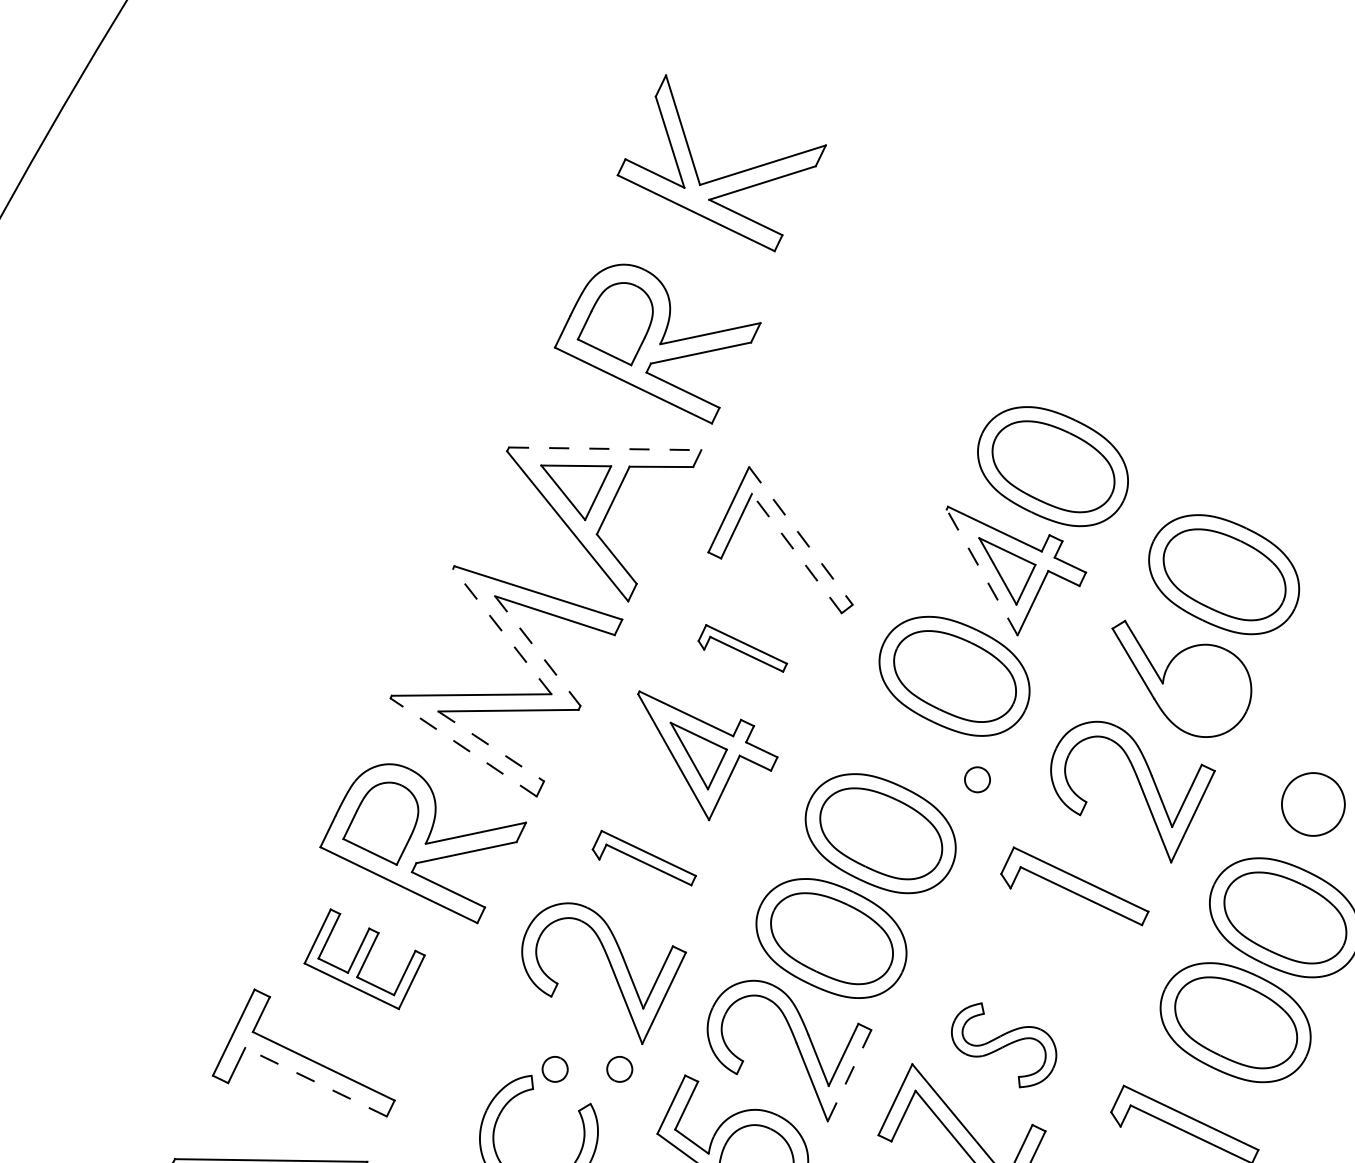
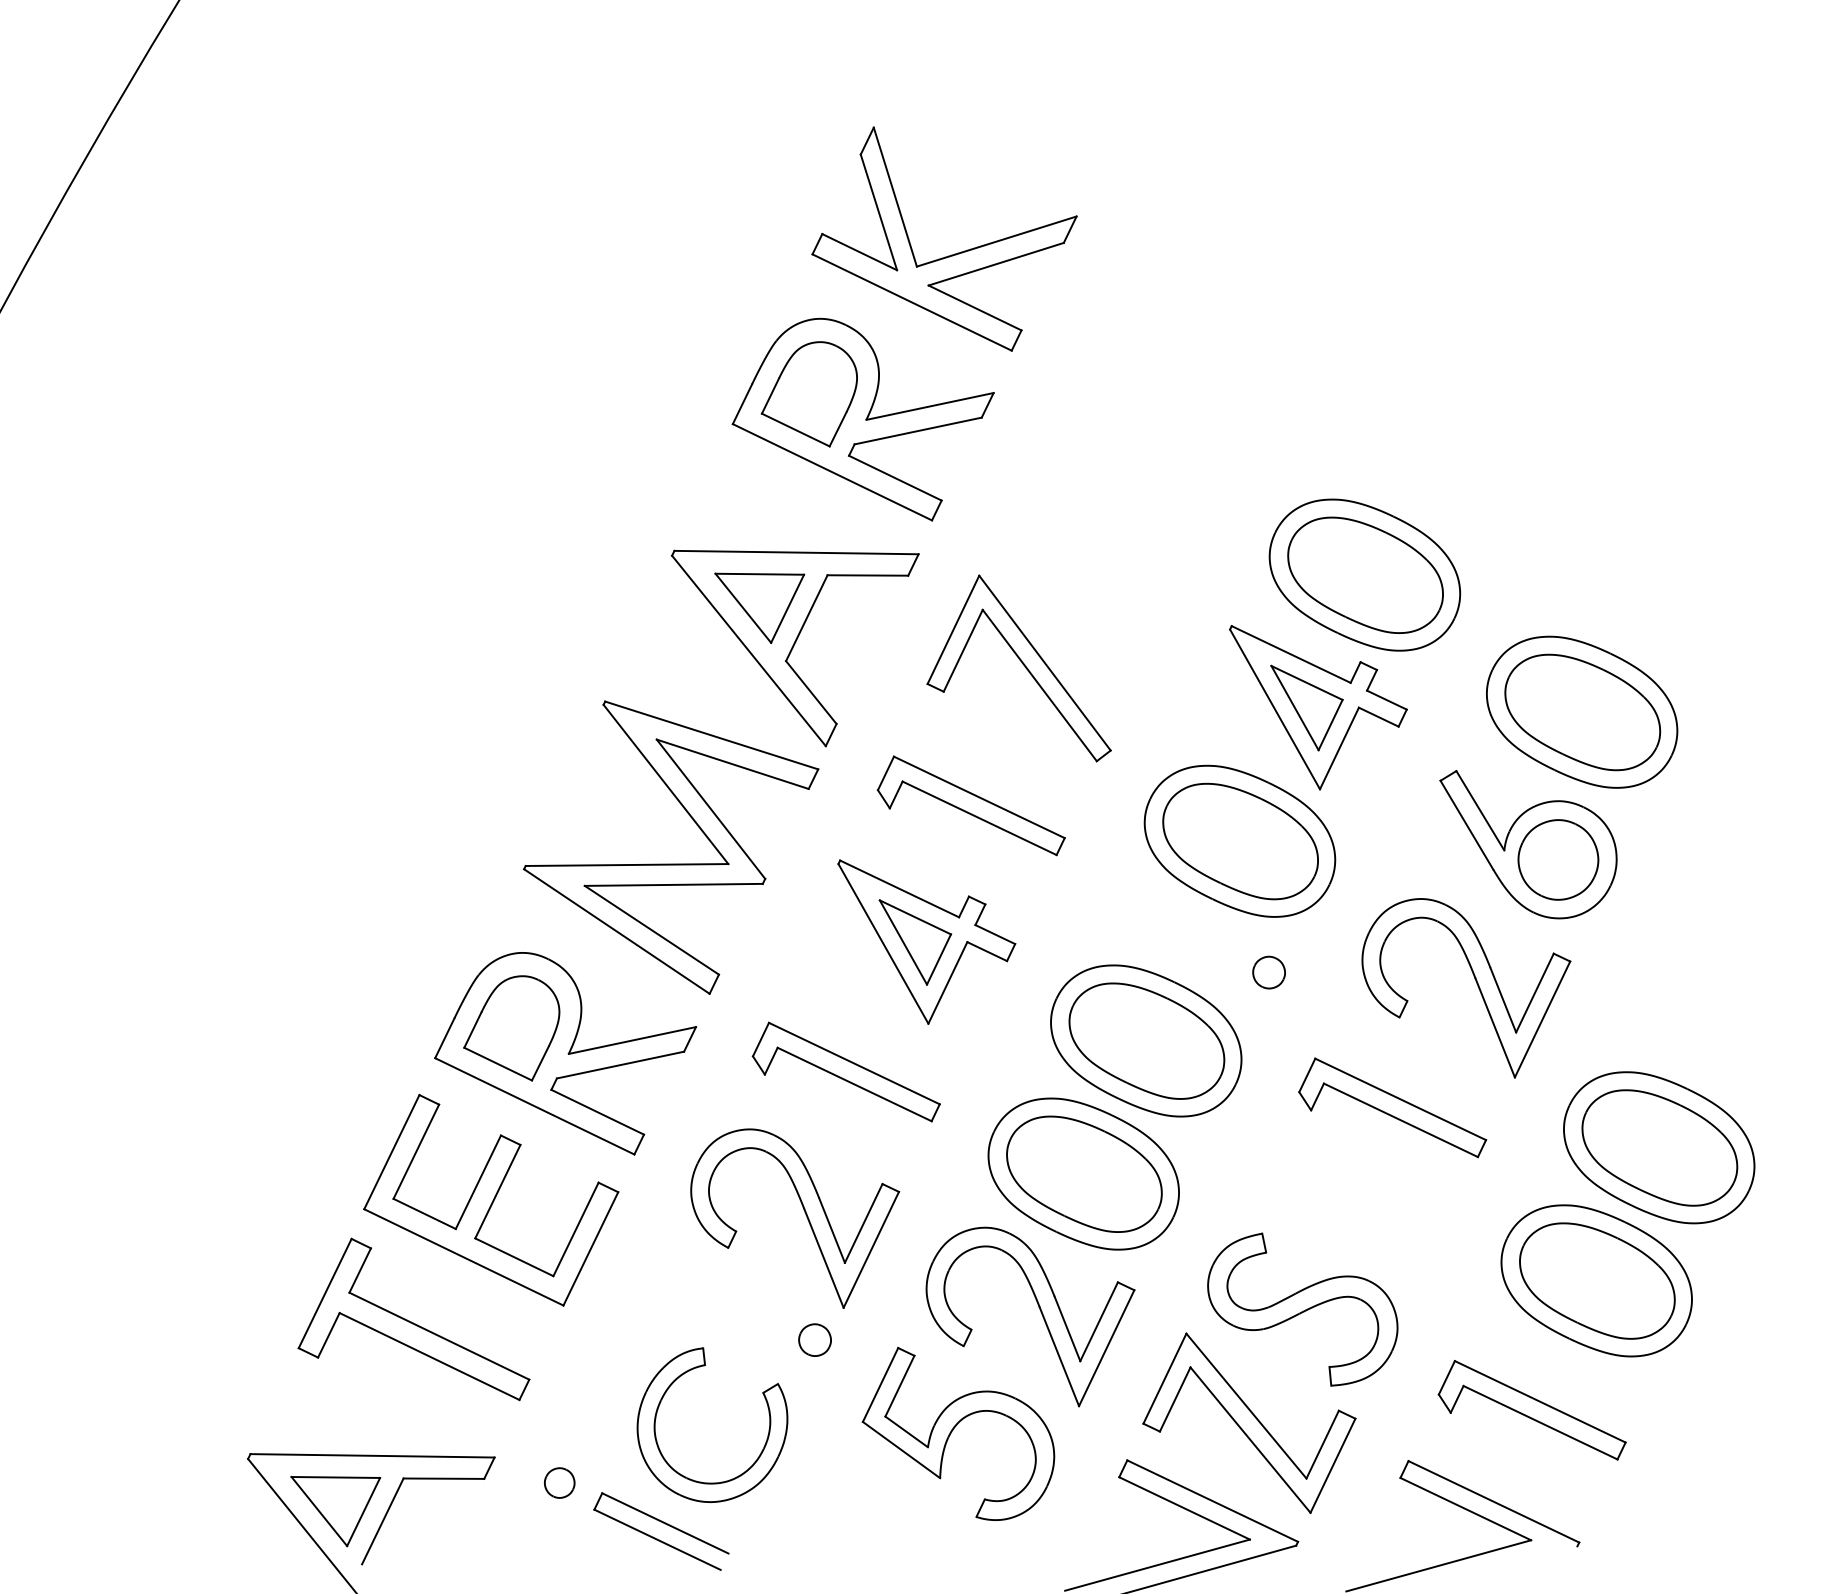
part: (727, 175) -> (951, 254), moved
line: (605, 448) -> (797, 552), dashed -> solid
line: (801, 536) -> (1045, 663), dashed -> solid
line: (796, 553) -> (1039, 685), dashed -> solid
line: (982, 572) -> (1275, 709), dashed -> solid
line: (501, 631) -> (665, 784), dashed -> solid
part: (742, 648) -> (970, 805), size x1.67
line: (538, 651) -> (711, 809), dashed -> solid
line: (491, 746) -> (652, 930), dashed -> solid
line: (463, 747) -> (616, 931), dashed -> solid
part: (1313, 804) -> (1558, 859), moved
part: (643, 857) -> (845, 1071), size x1.43
part: (364, 959) -> (491, 1200), size x1.67
part: (1003, 1045) -> (1302, 1309), size x1.43
part: (554, 1068) -> (732, 1339), removed
line: (849, 1075) -> (1106, 1348), dashed -> solid
line: (315, 1082) -> (429, 1356), dashed -> solid

